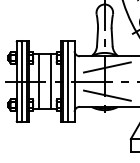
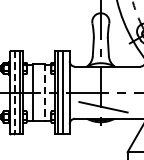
line: (107, 67) -> (103, 78), removed
line: (50, 81) -> (44, 92), solid -> dashed
line: (21, 82) -> (14, 93), solid -> dashed

